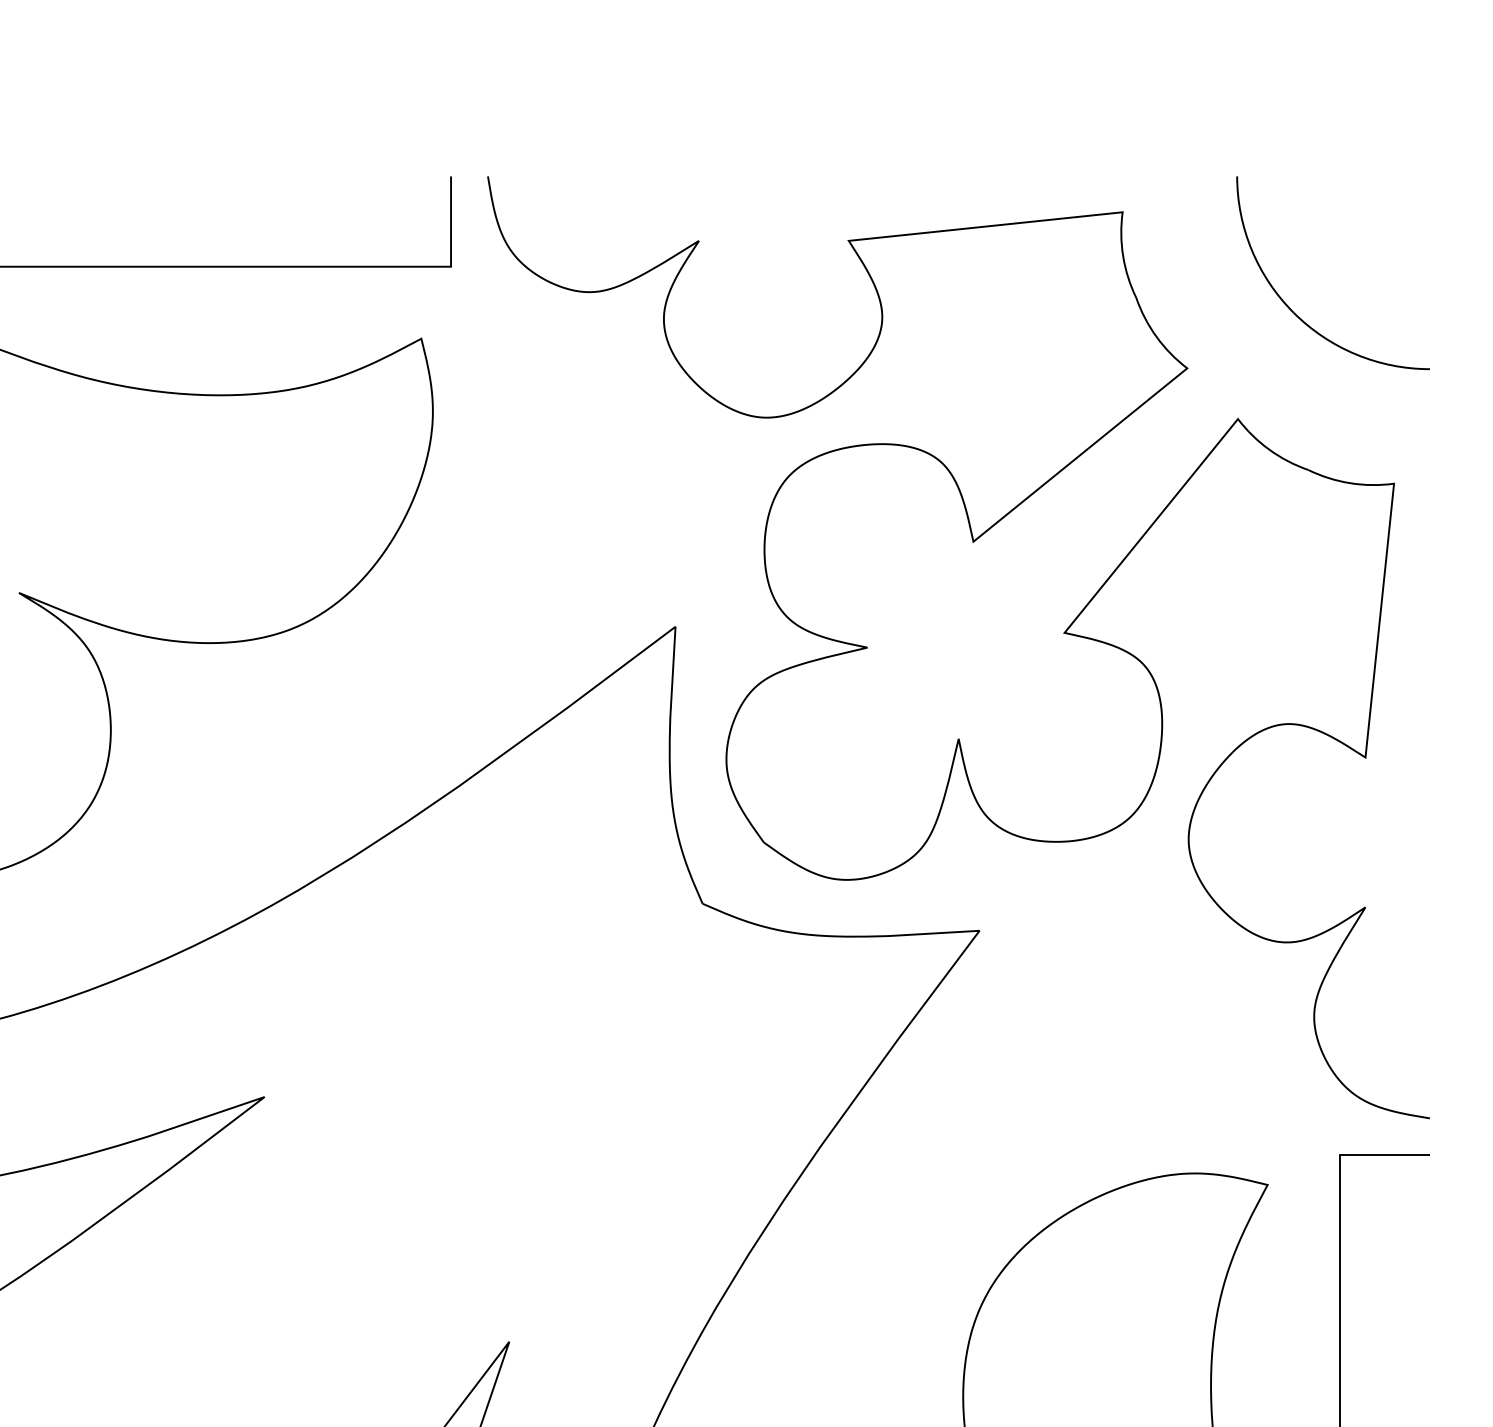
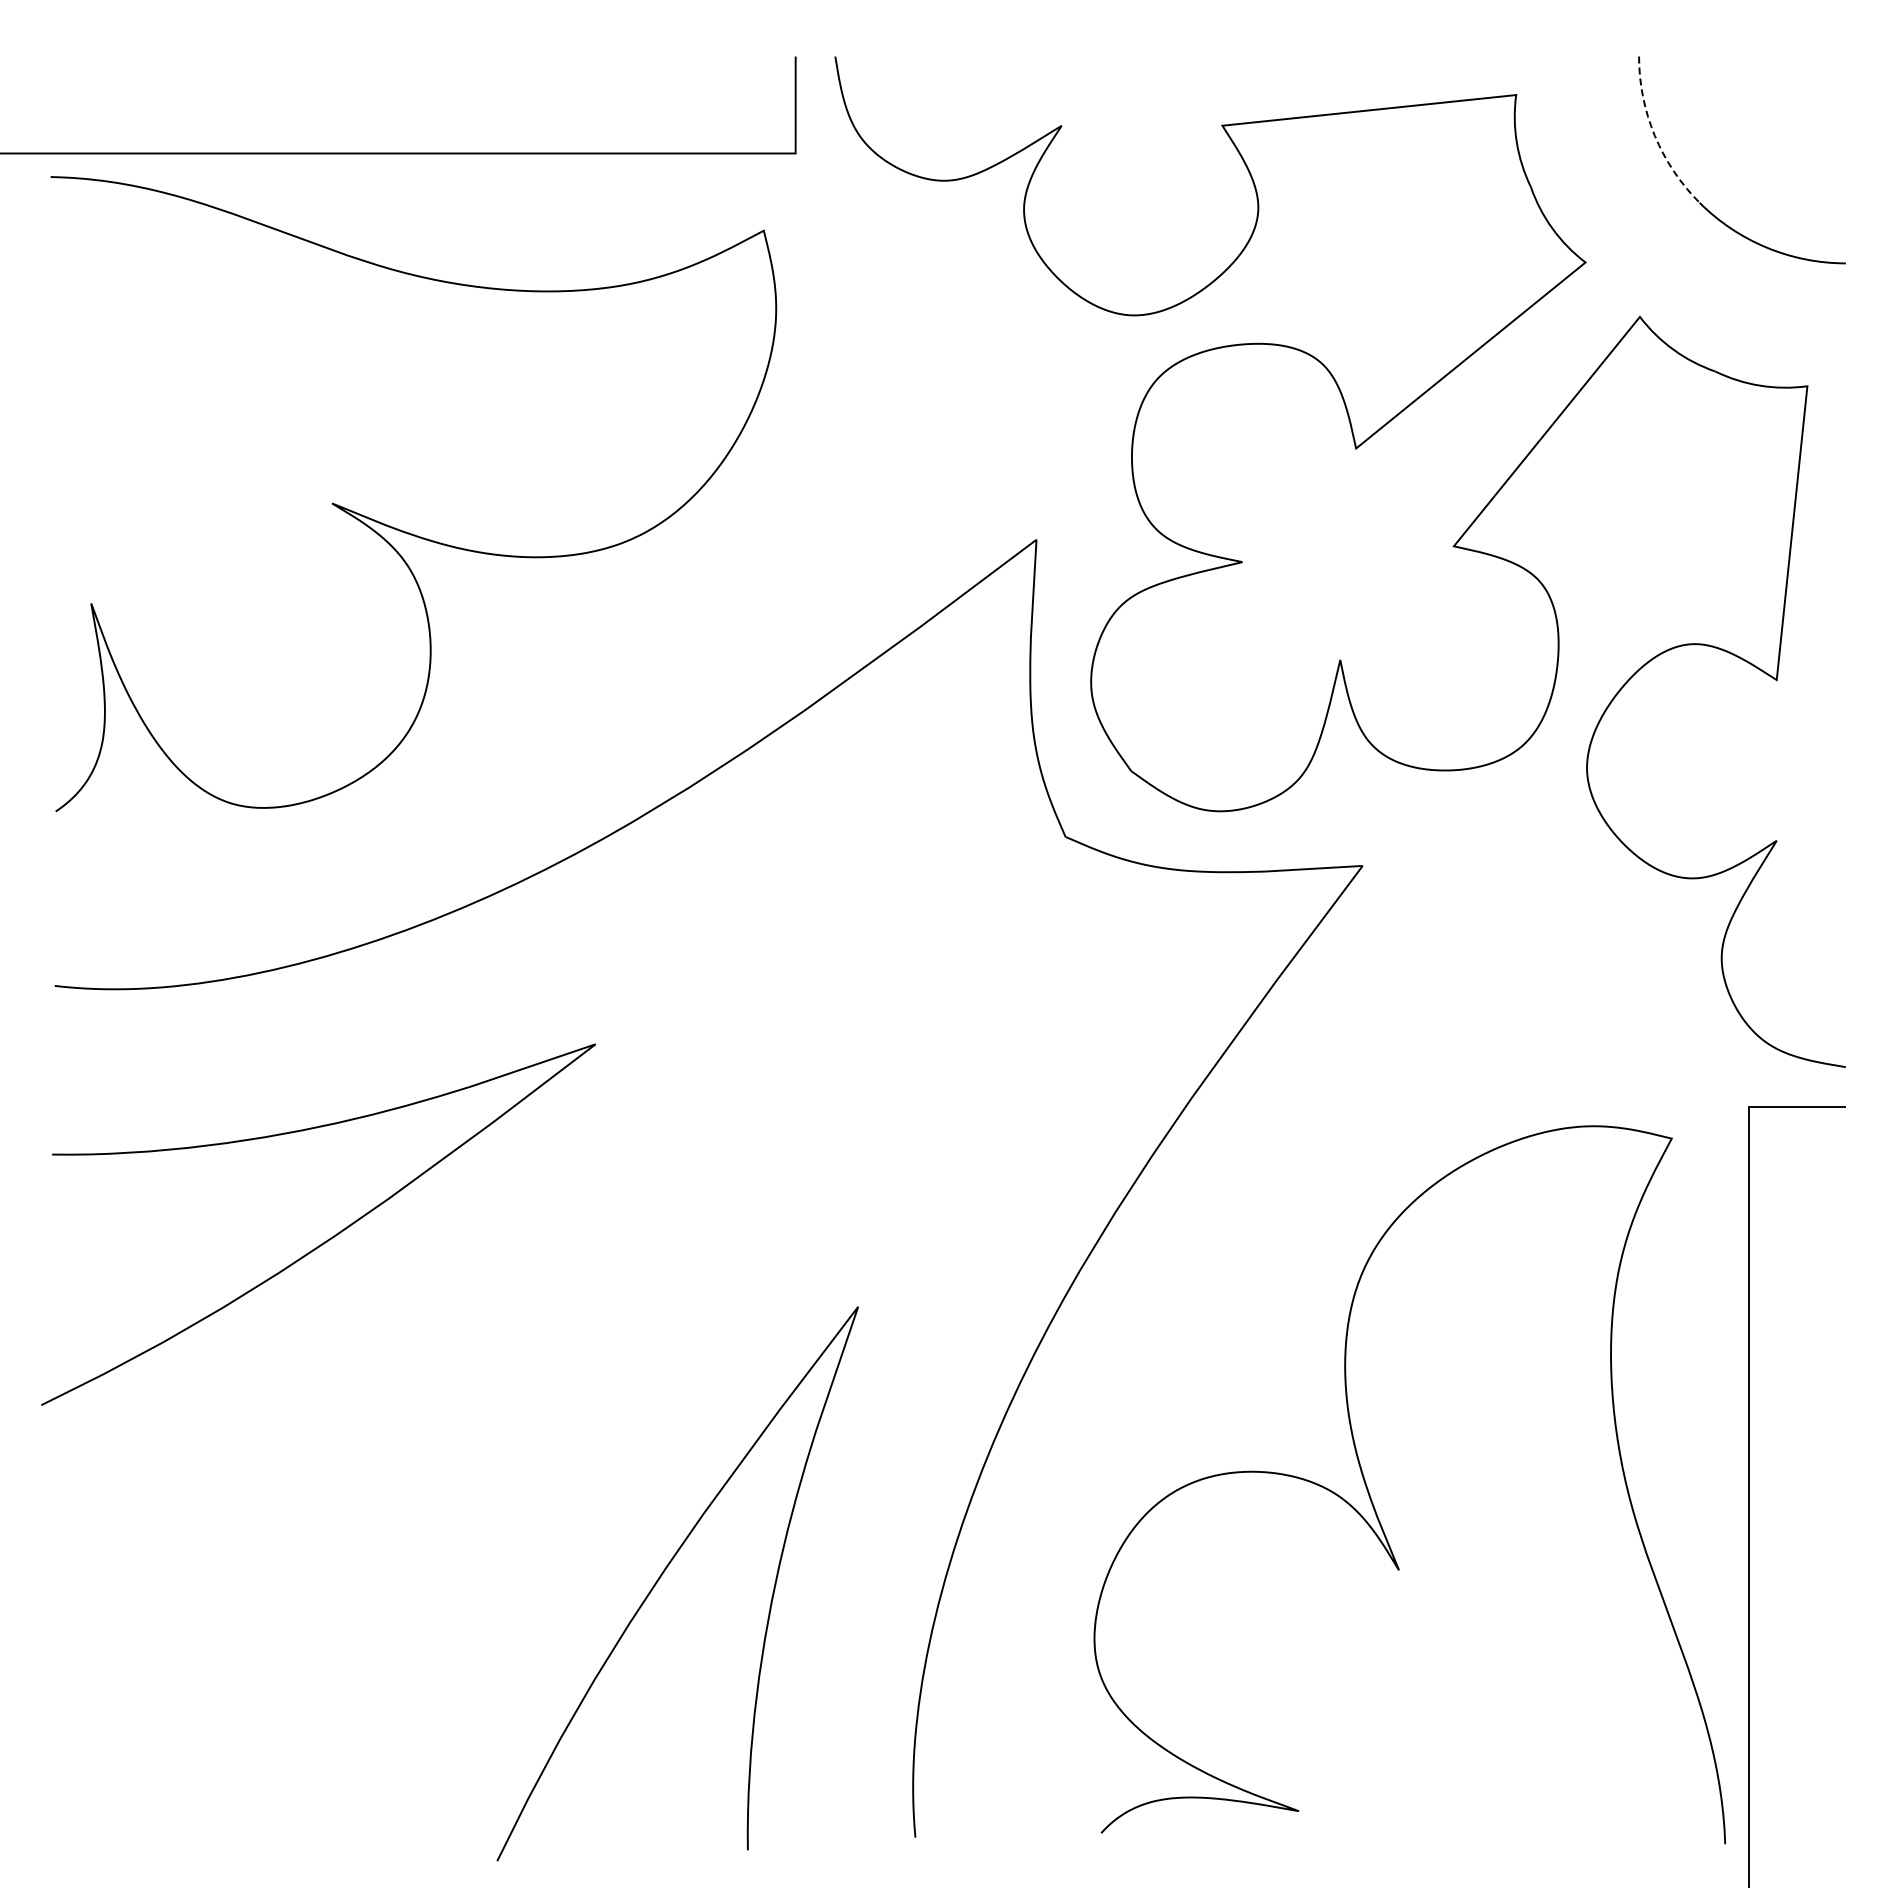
arc: (1251, 249) -> (1654, 135), solid -> dashed

